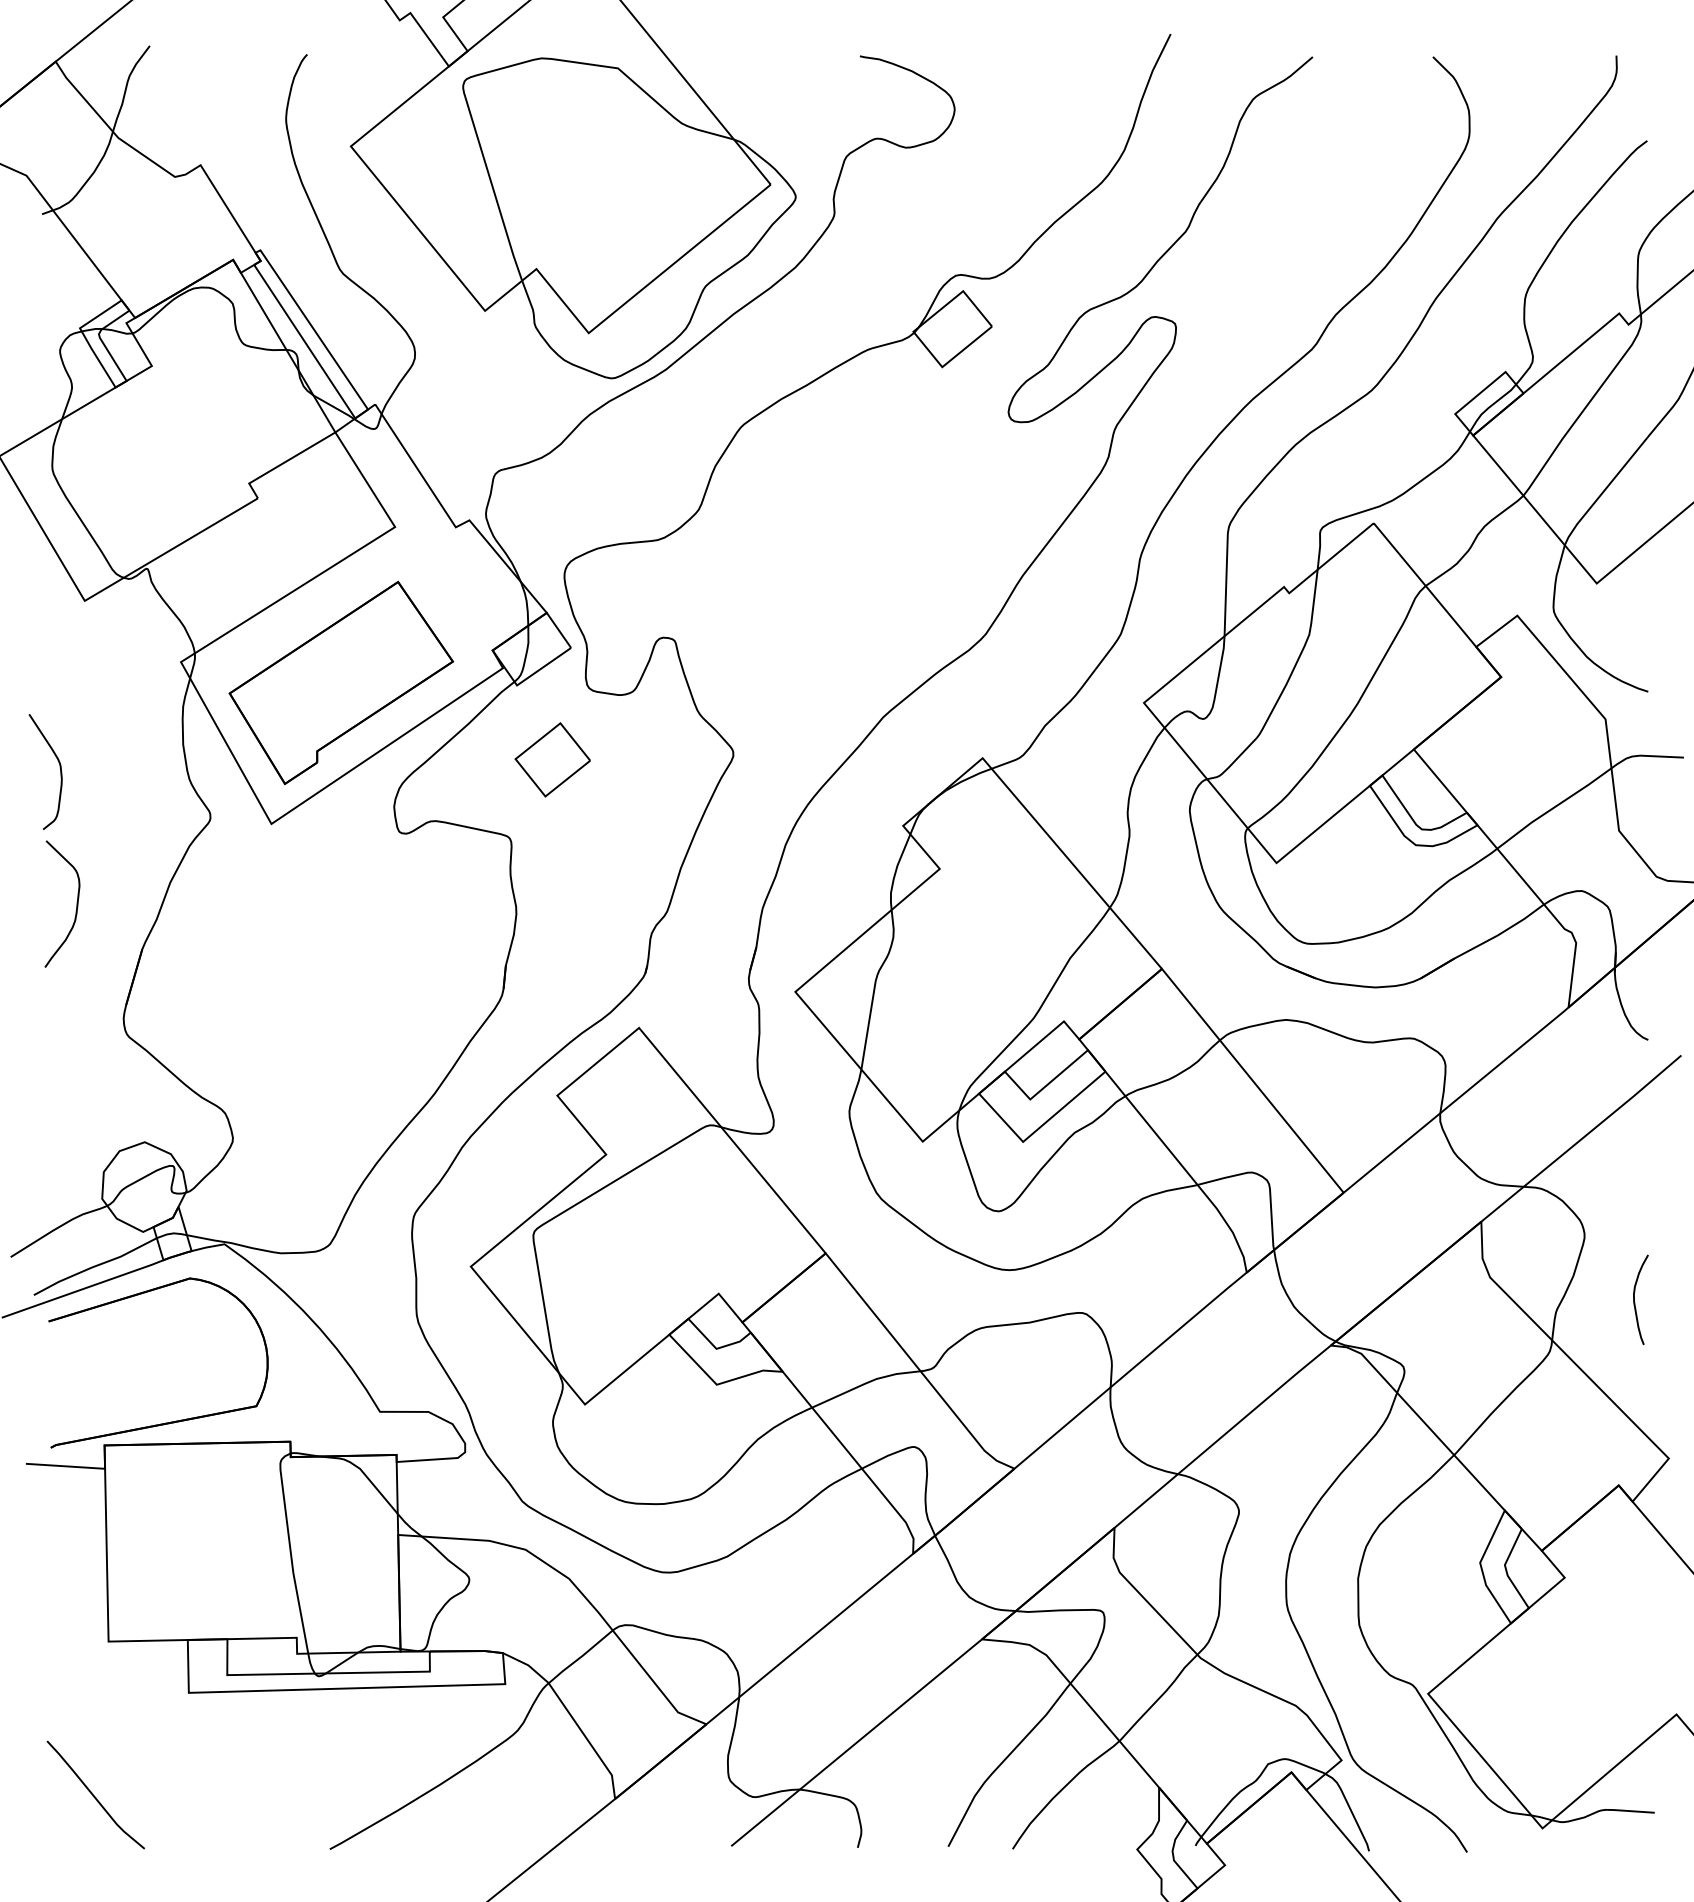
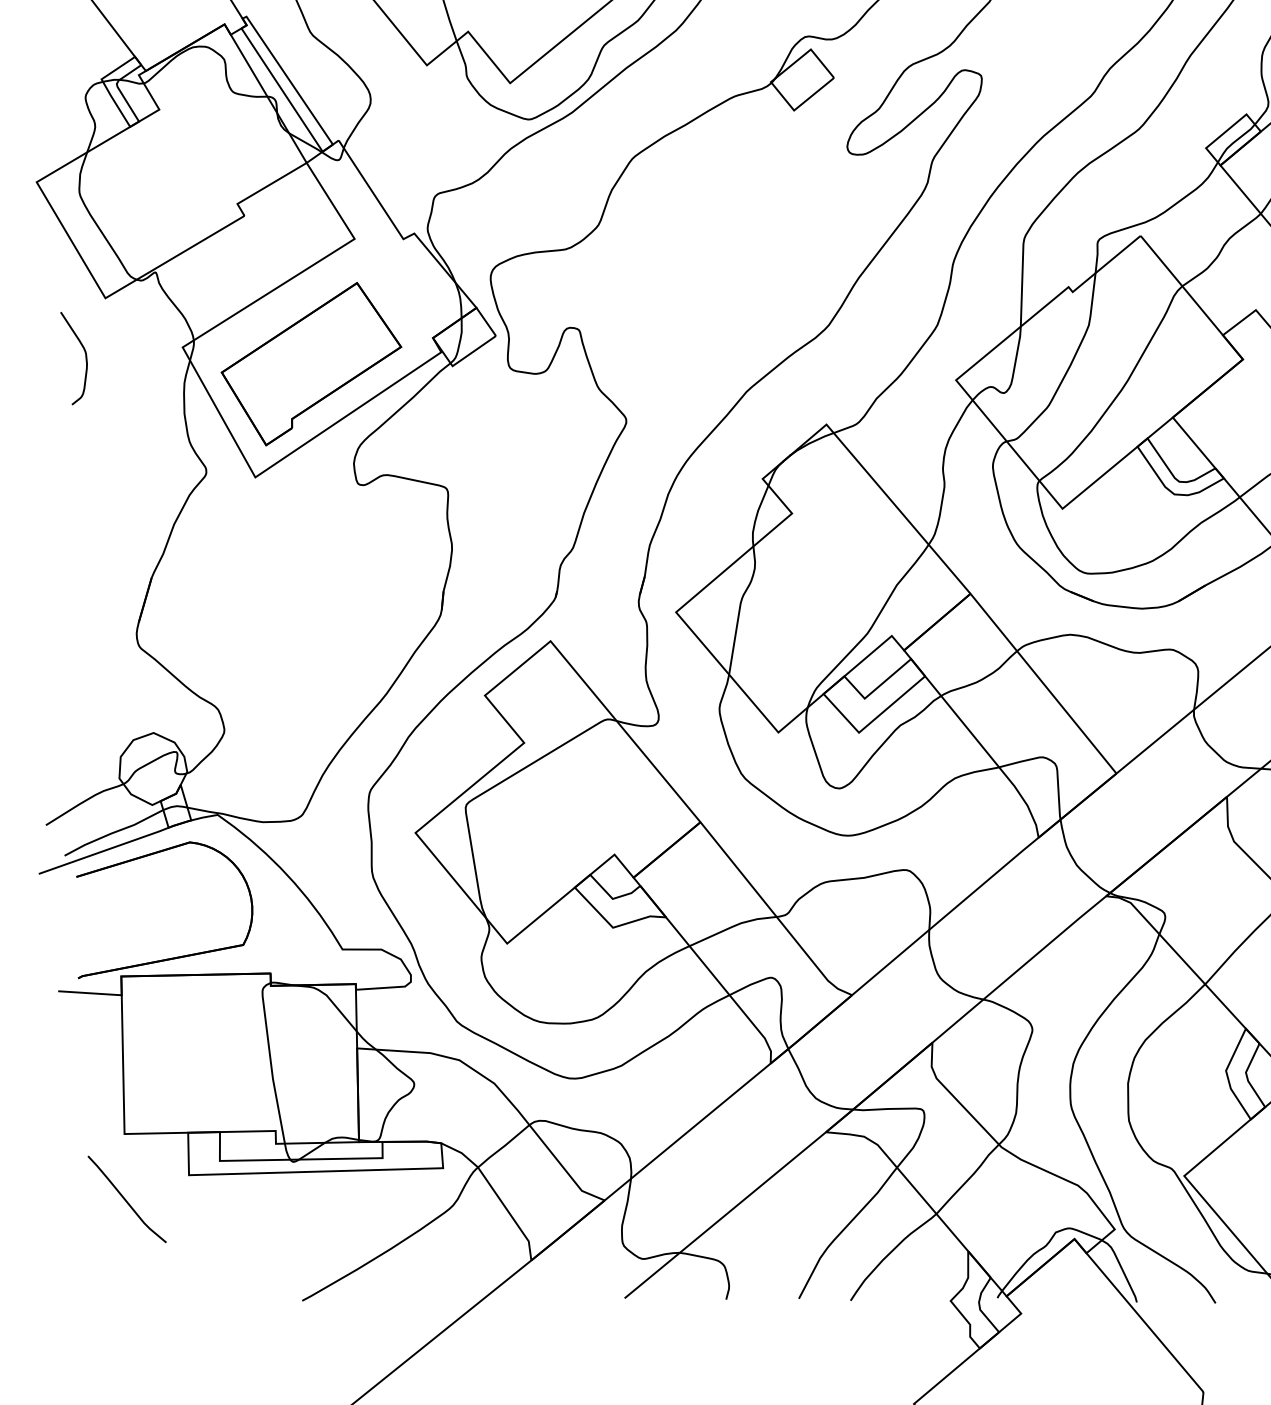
part: (552, 759) -> (481, 425), removed
curve: (59, 767) -> (85, 354), moved
curve: (76, 903) -> (98, 541), removed
curve: (94, 1795) -> (126, 1199), moved

